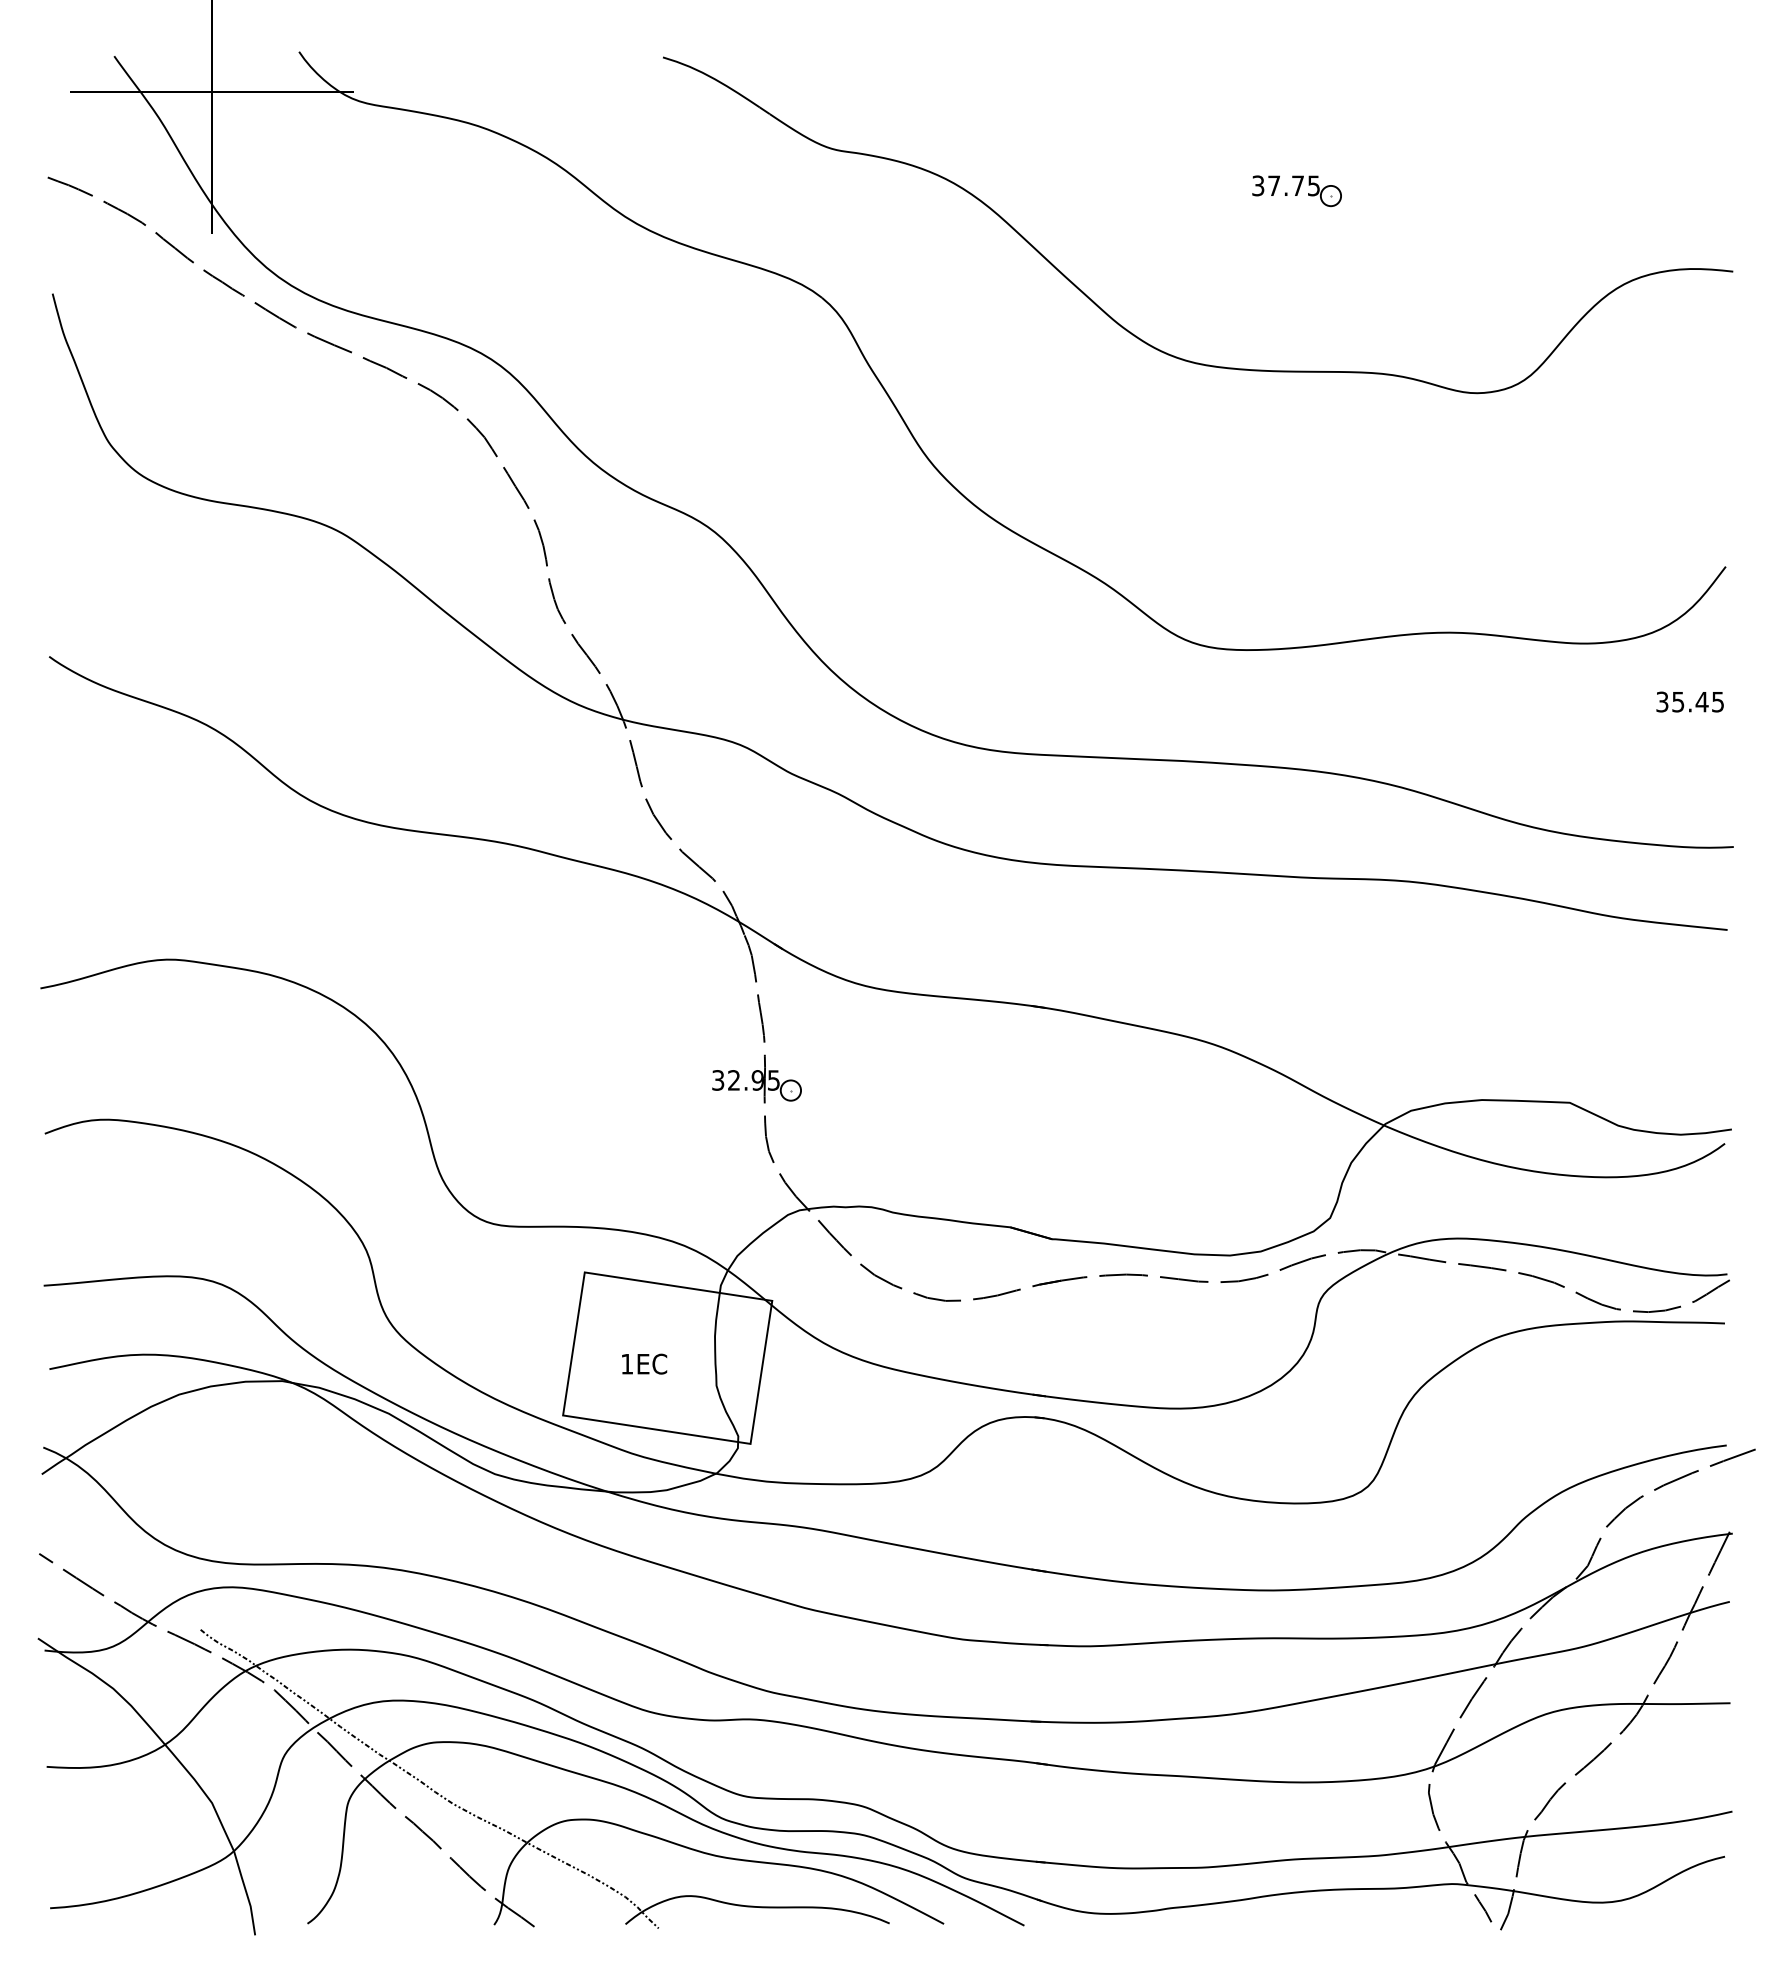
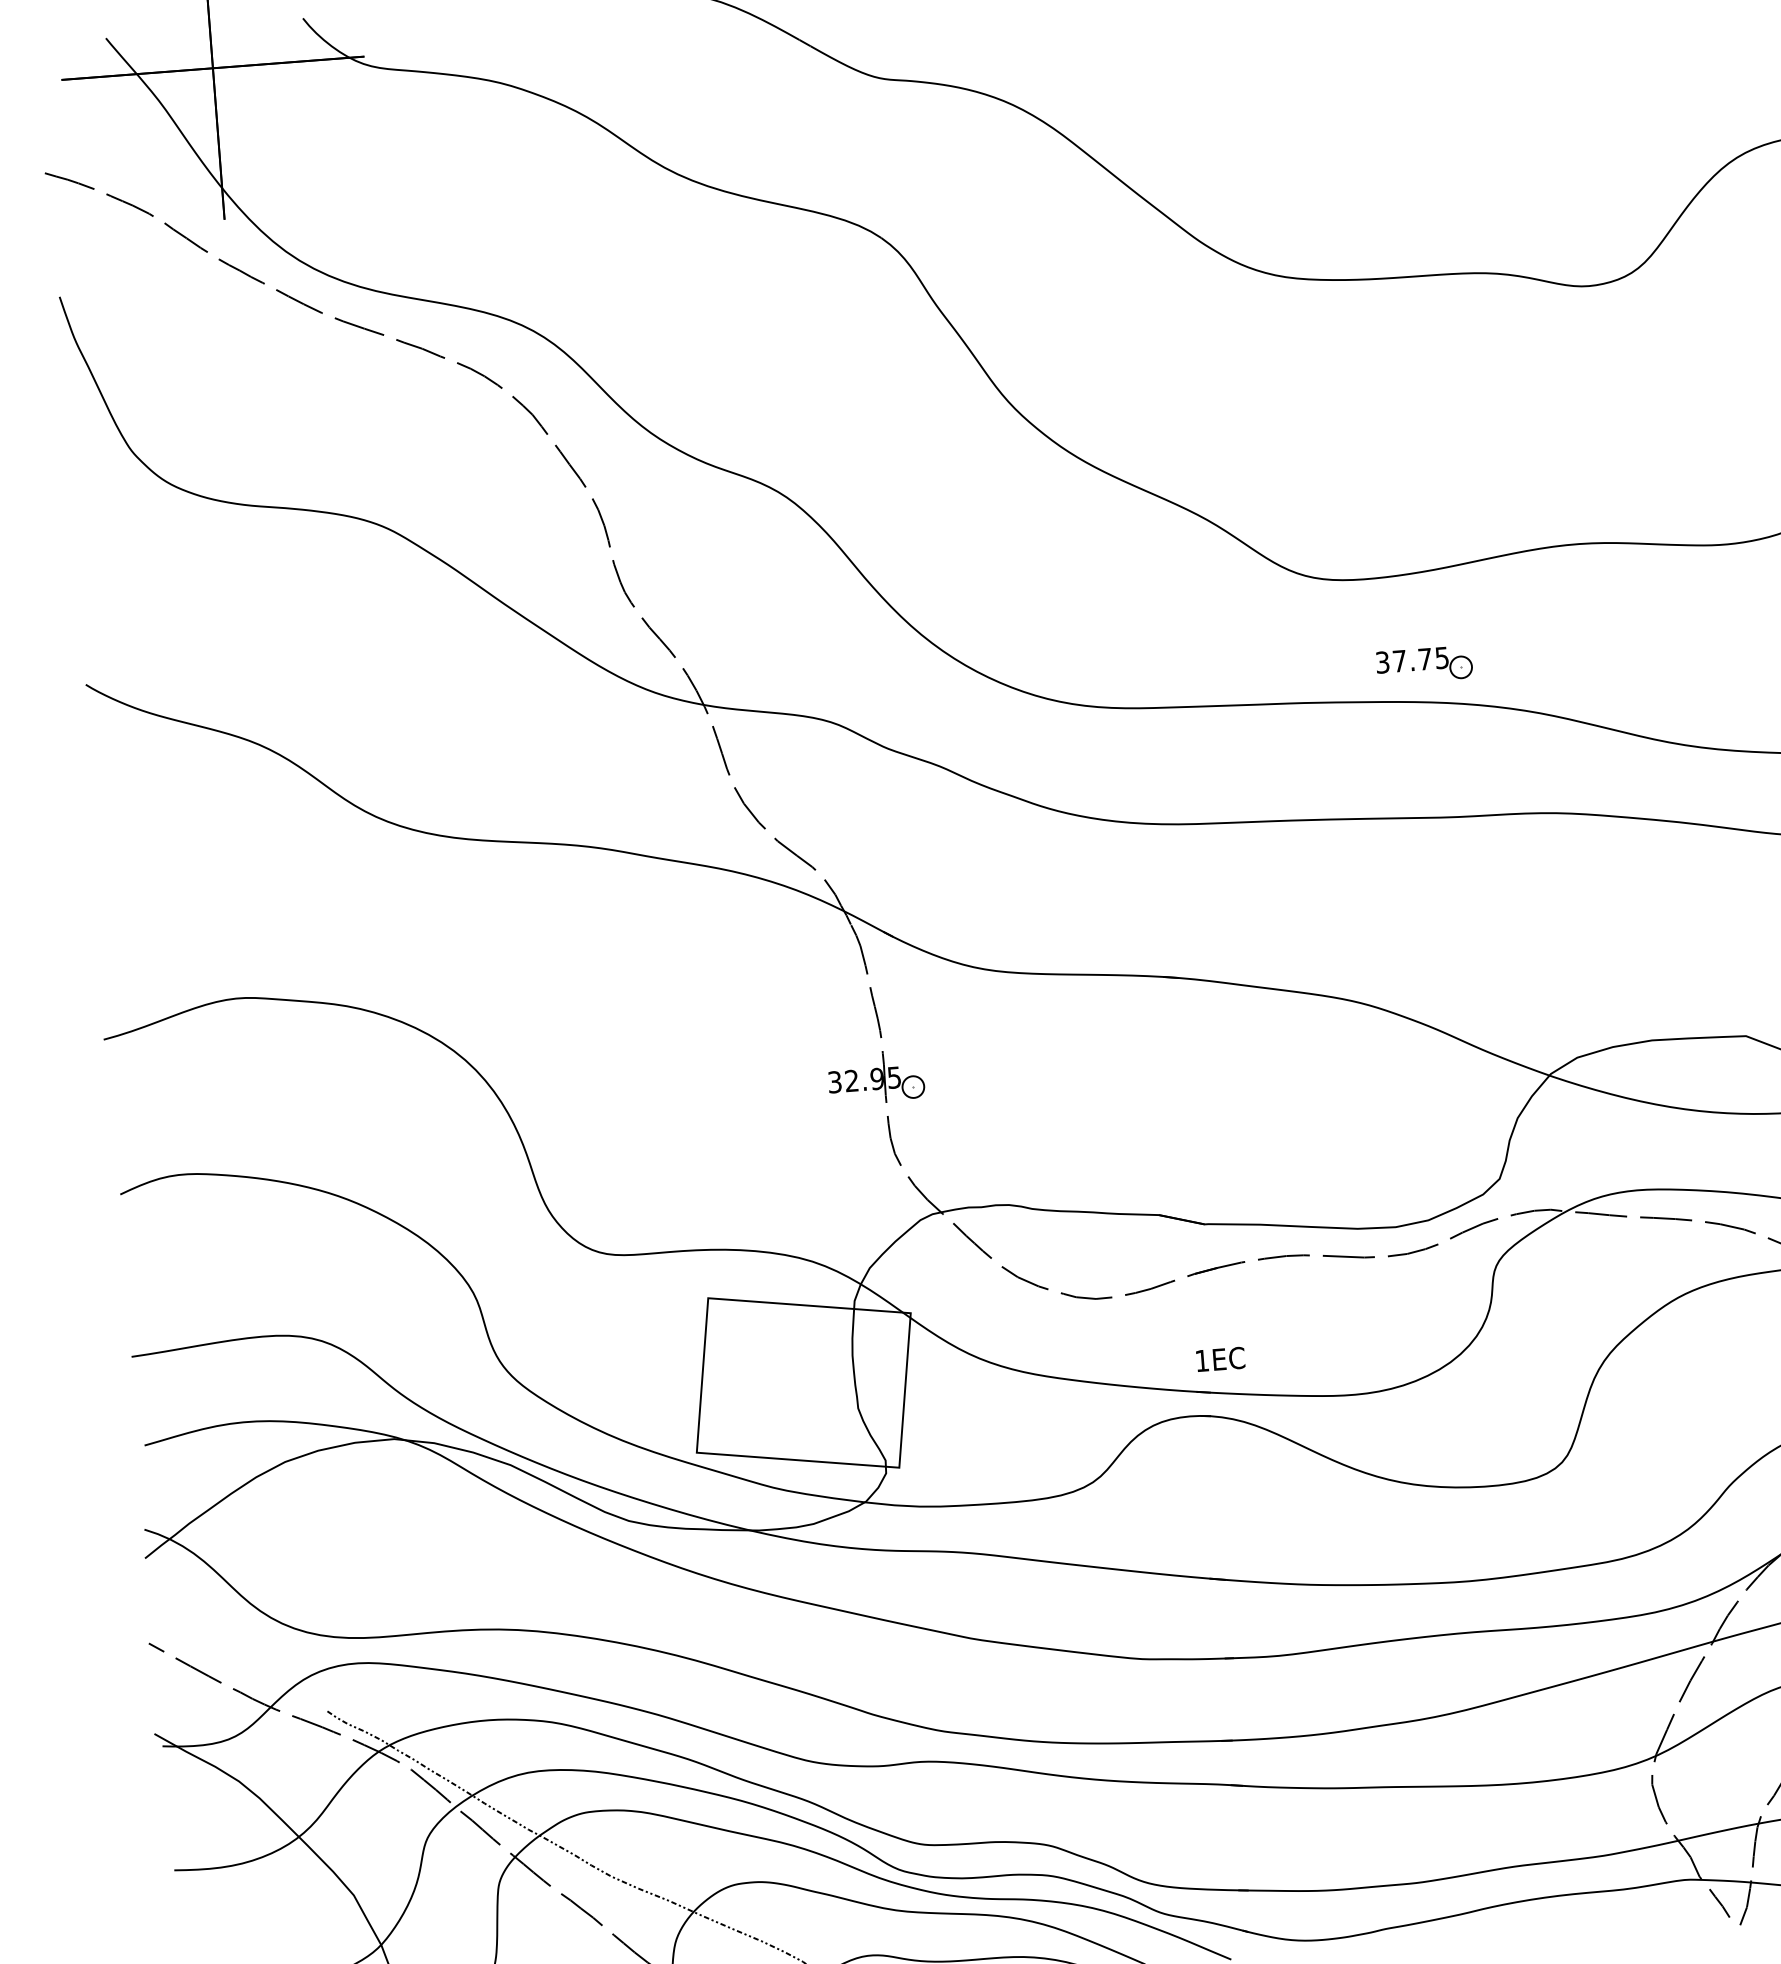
part: (1296, 191) -> (1423, 665), moved
text: (644, 1363) -> (1220, 1358), moved

